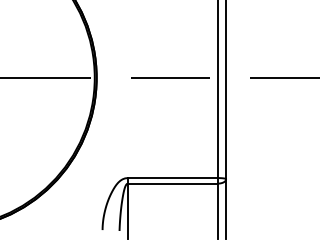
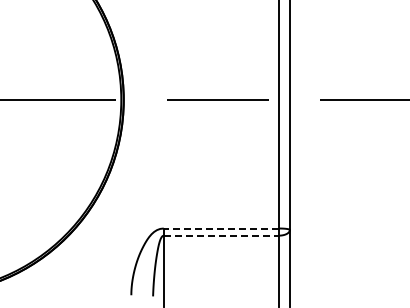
line: (172, 178) -> (221, 228), solid -> dashed
line: (172, 183) -> (221, 235), solid -> dashed

